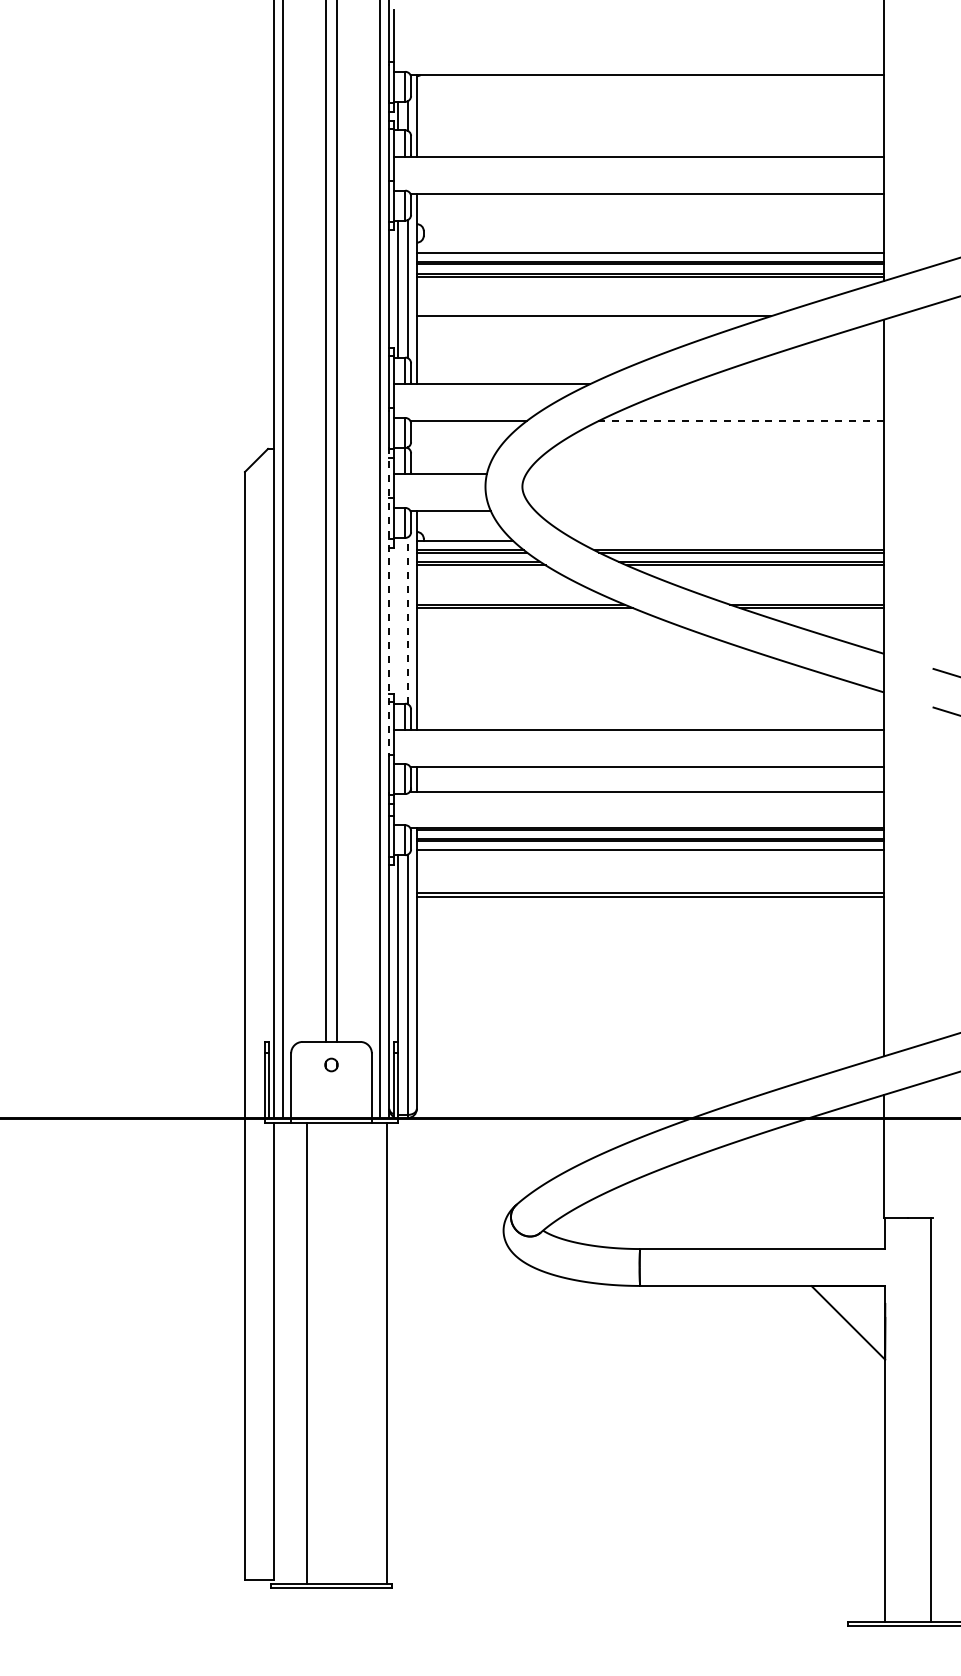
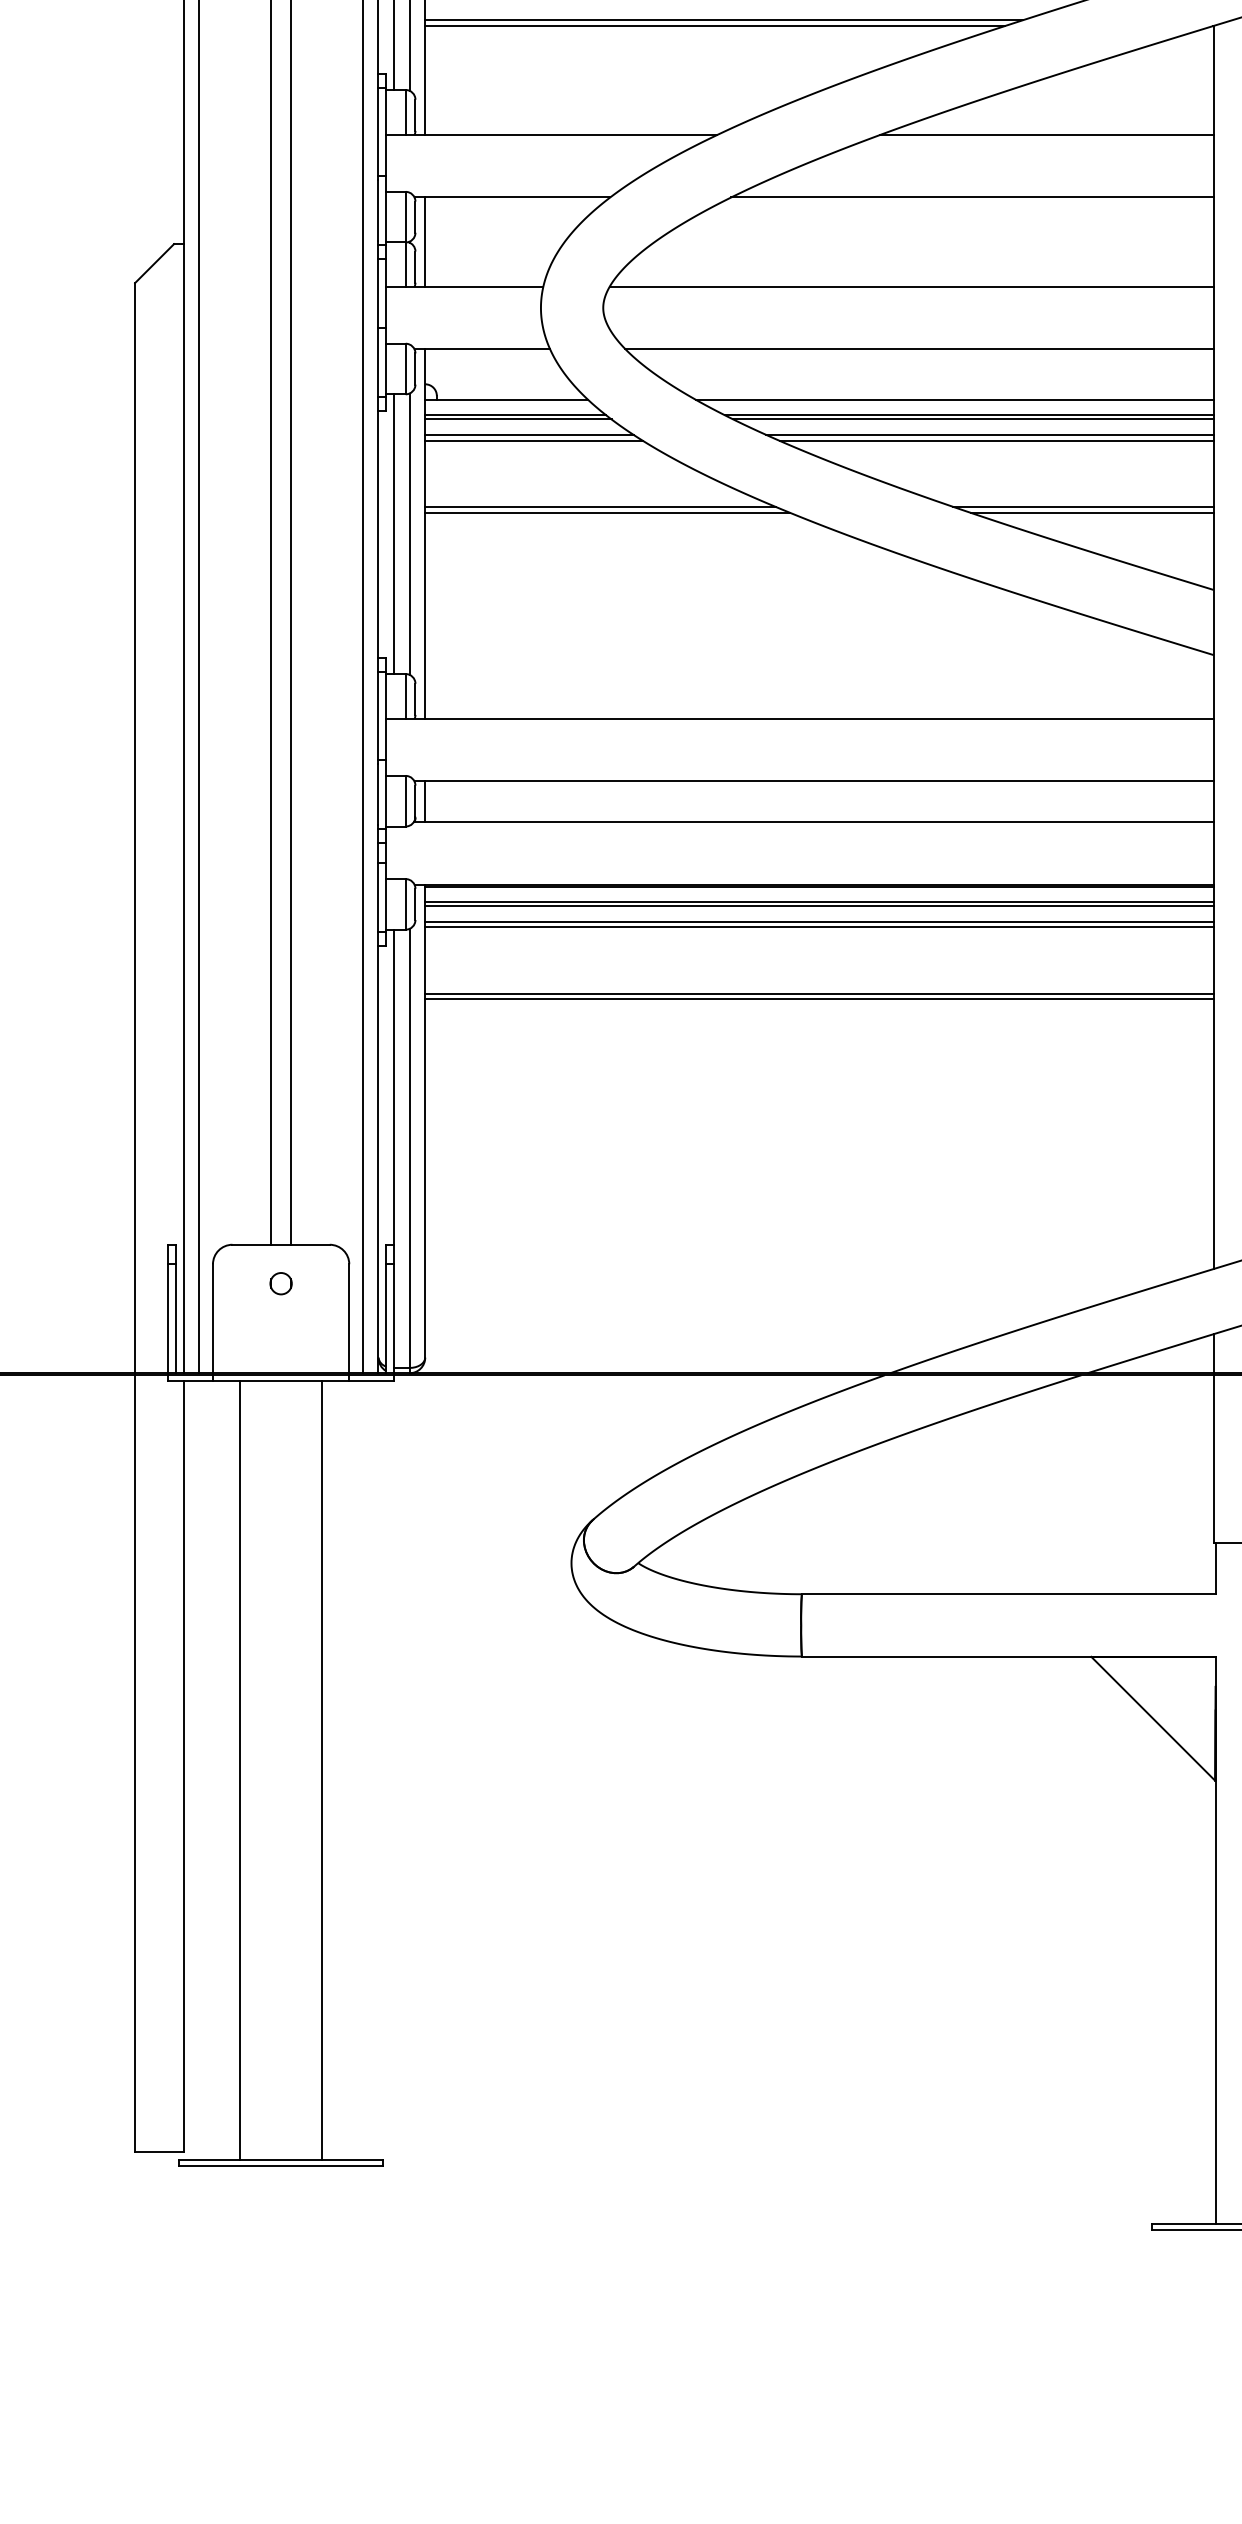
line: (588, 319) -> (714, 25), added
line: (785, 384) -> (1047, 135), added
line: (741, 421) -> (972, 197), dashed -> solid
line: (416, 447) -> (424, 241), added
line: (705, 474) -> (912, 287), added
line: (709, 511) -> (918, 349), added
line: (730, 541) -> (954, 400), added
line: (389, 601) -> (378, 501), dashed -> solid
line: (398, 620) -> (394, 533), added
line: (407, 620) -> (409, 533), dashed -> solid
line: (650, 853) -> (819, 926), added
line: (386, 1353) -> (321, 1770), moved

